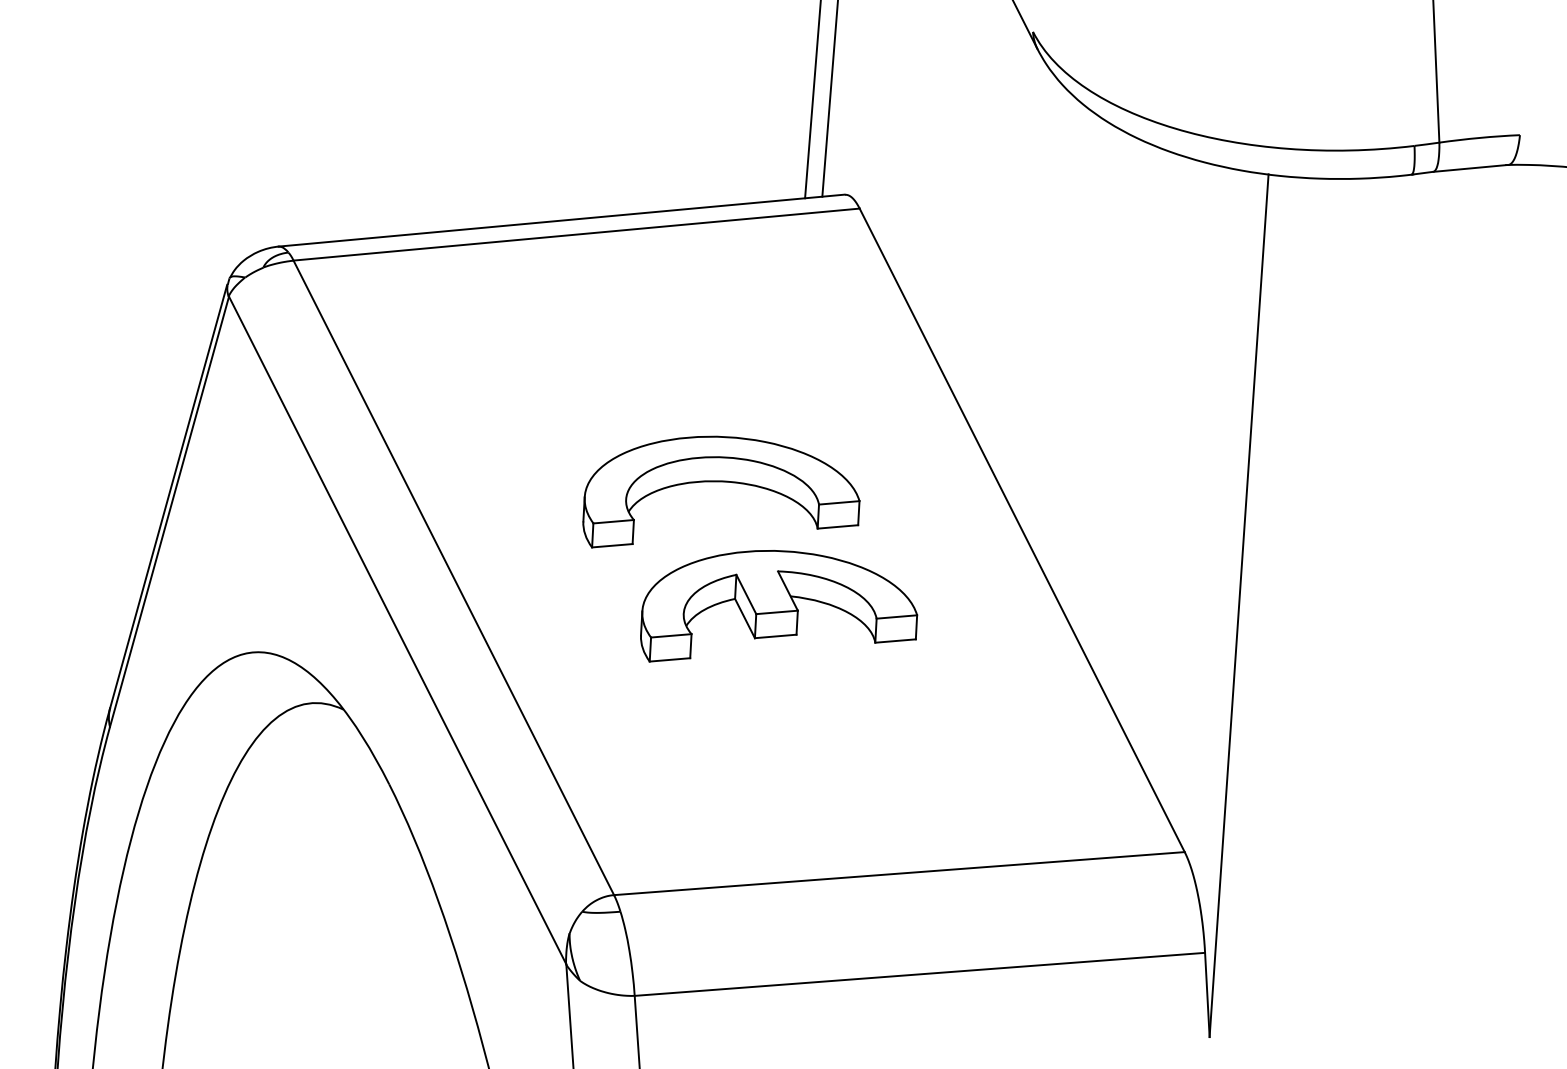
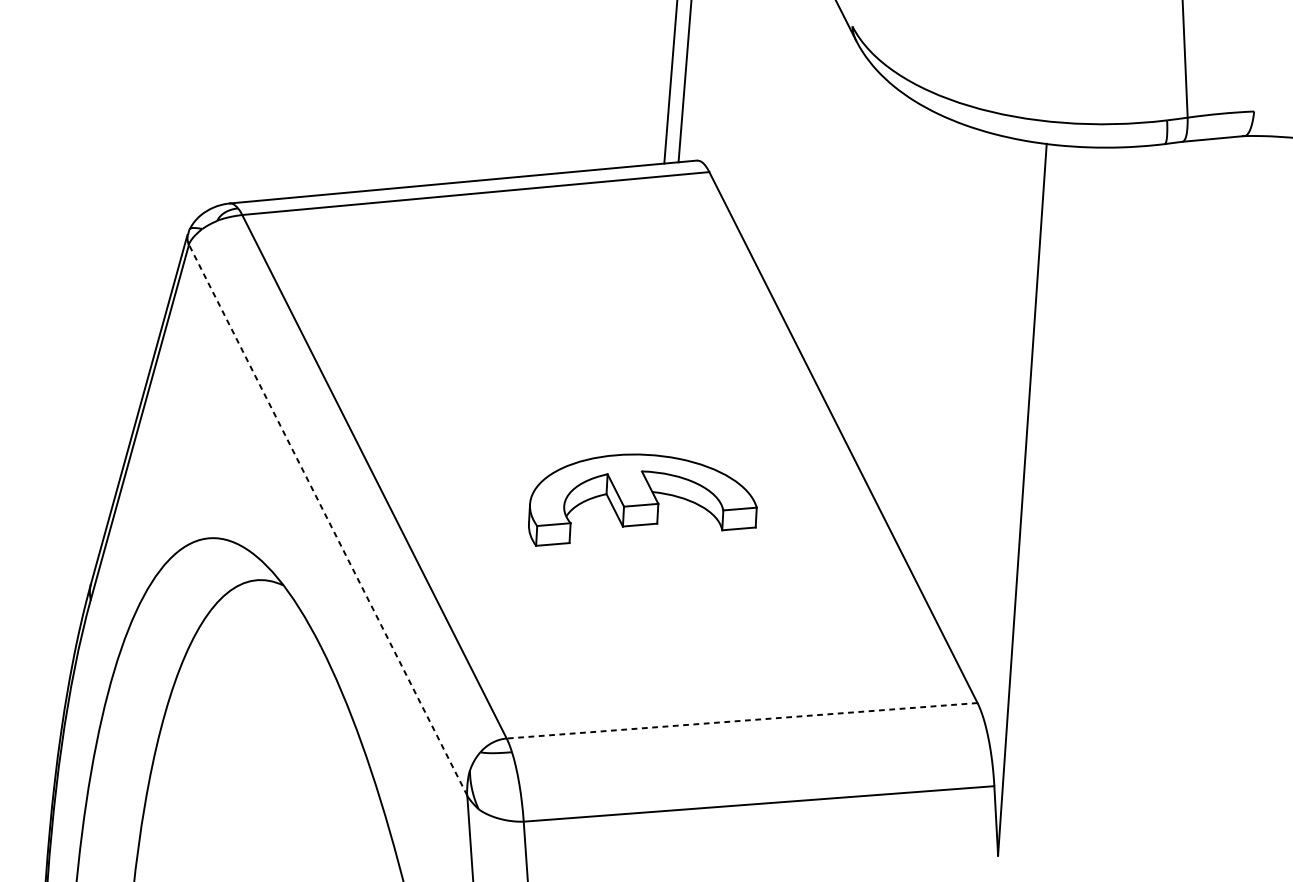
part: (721, 482) -> (595, 398), removed
line: (397, 630) -> (328, 520), solid -> dashed
line: (898, 873) -> (741, 720), solid -> dashed

